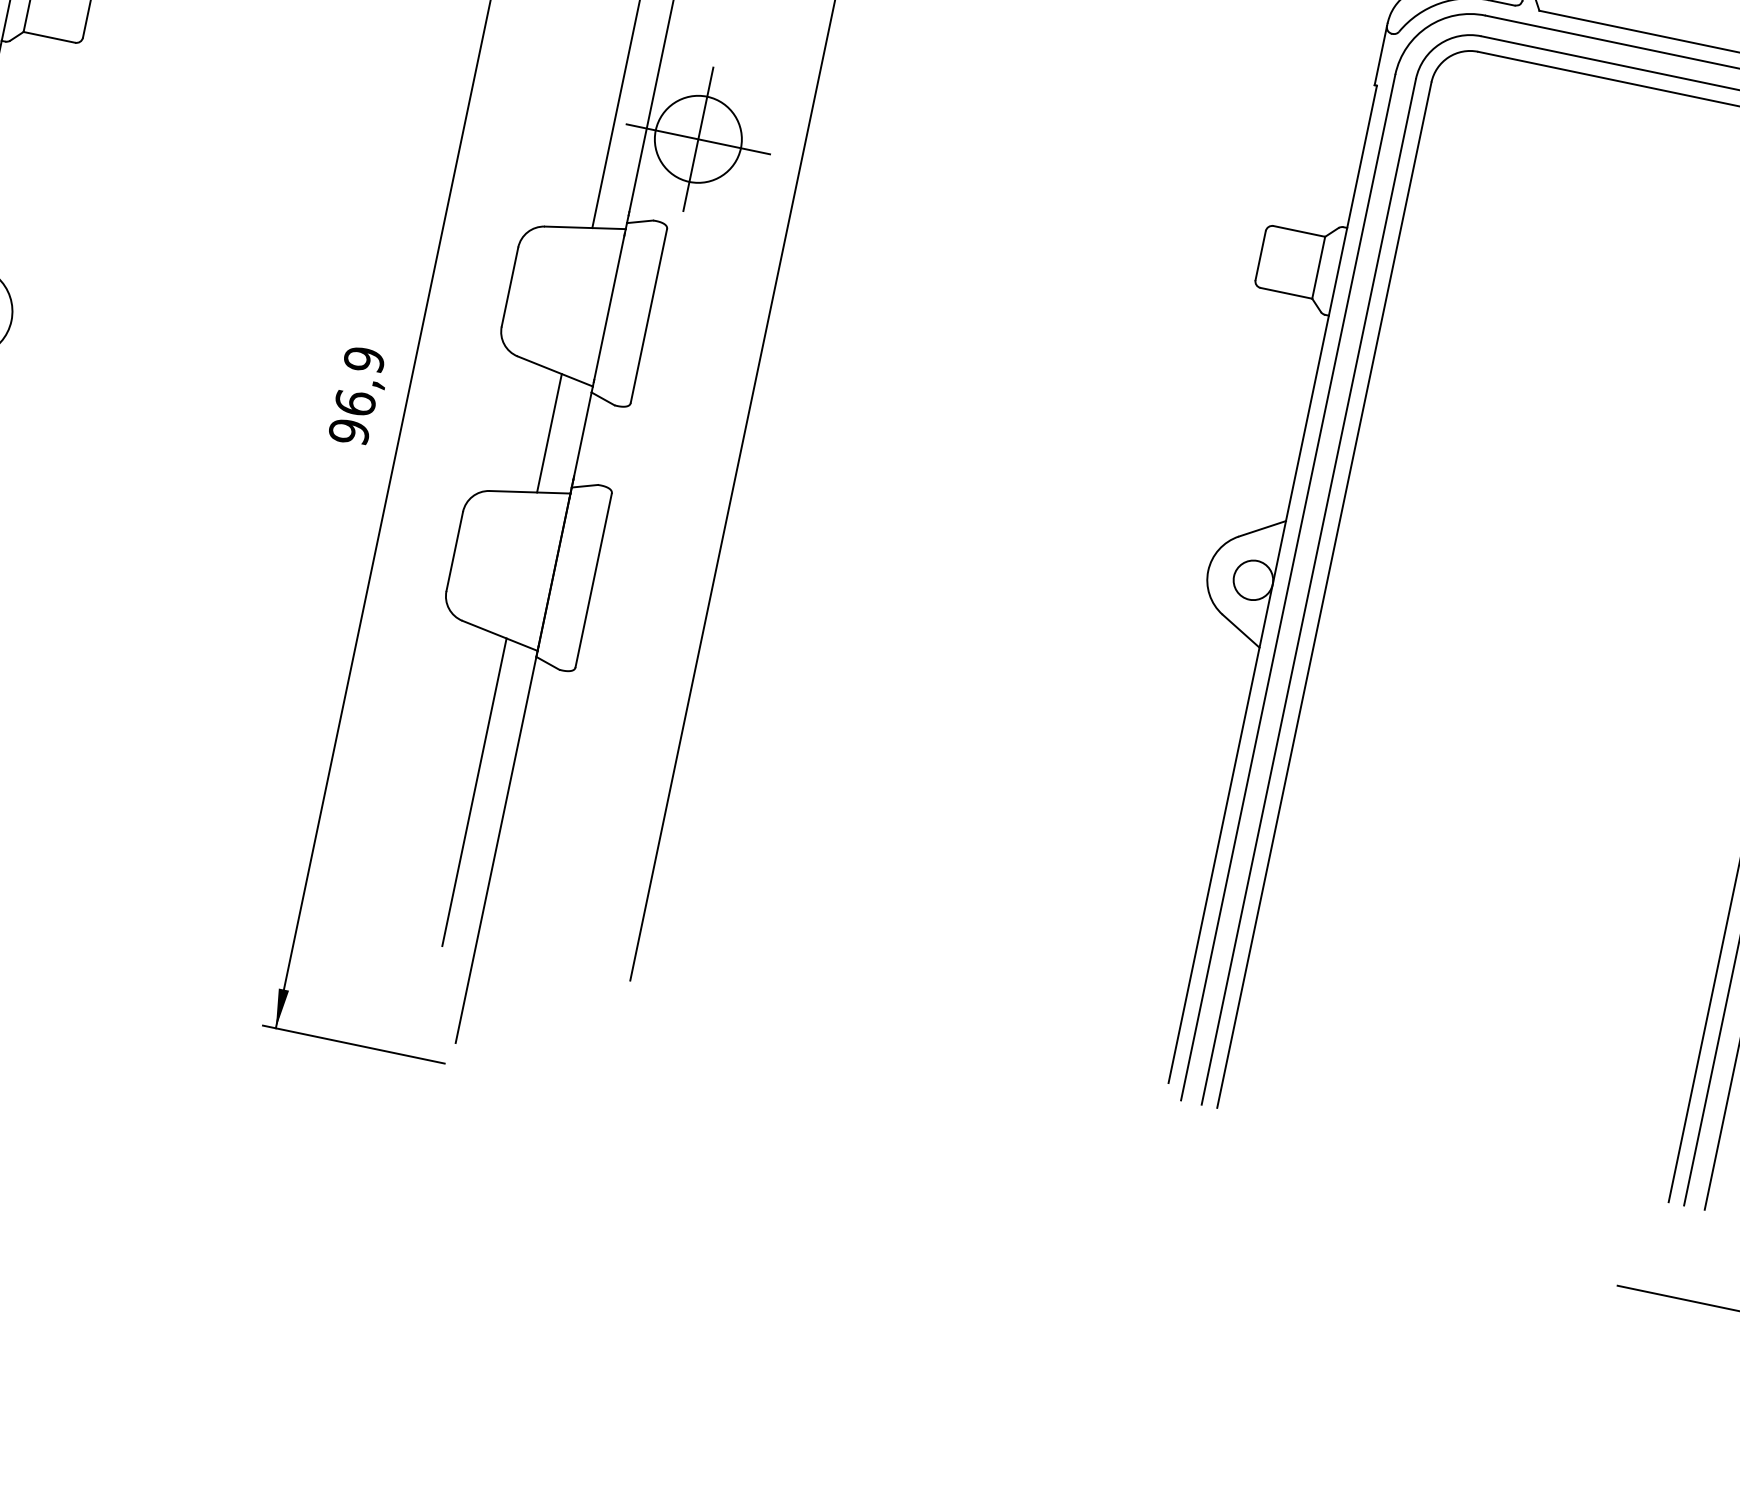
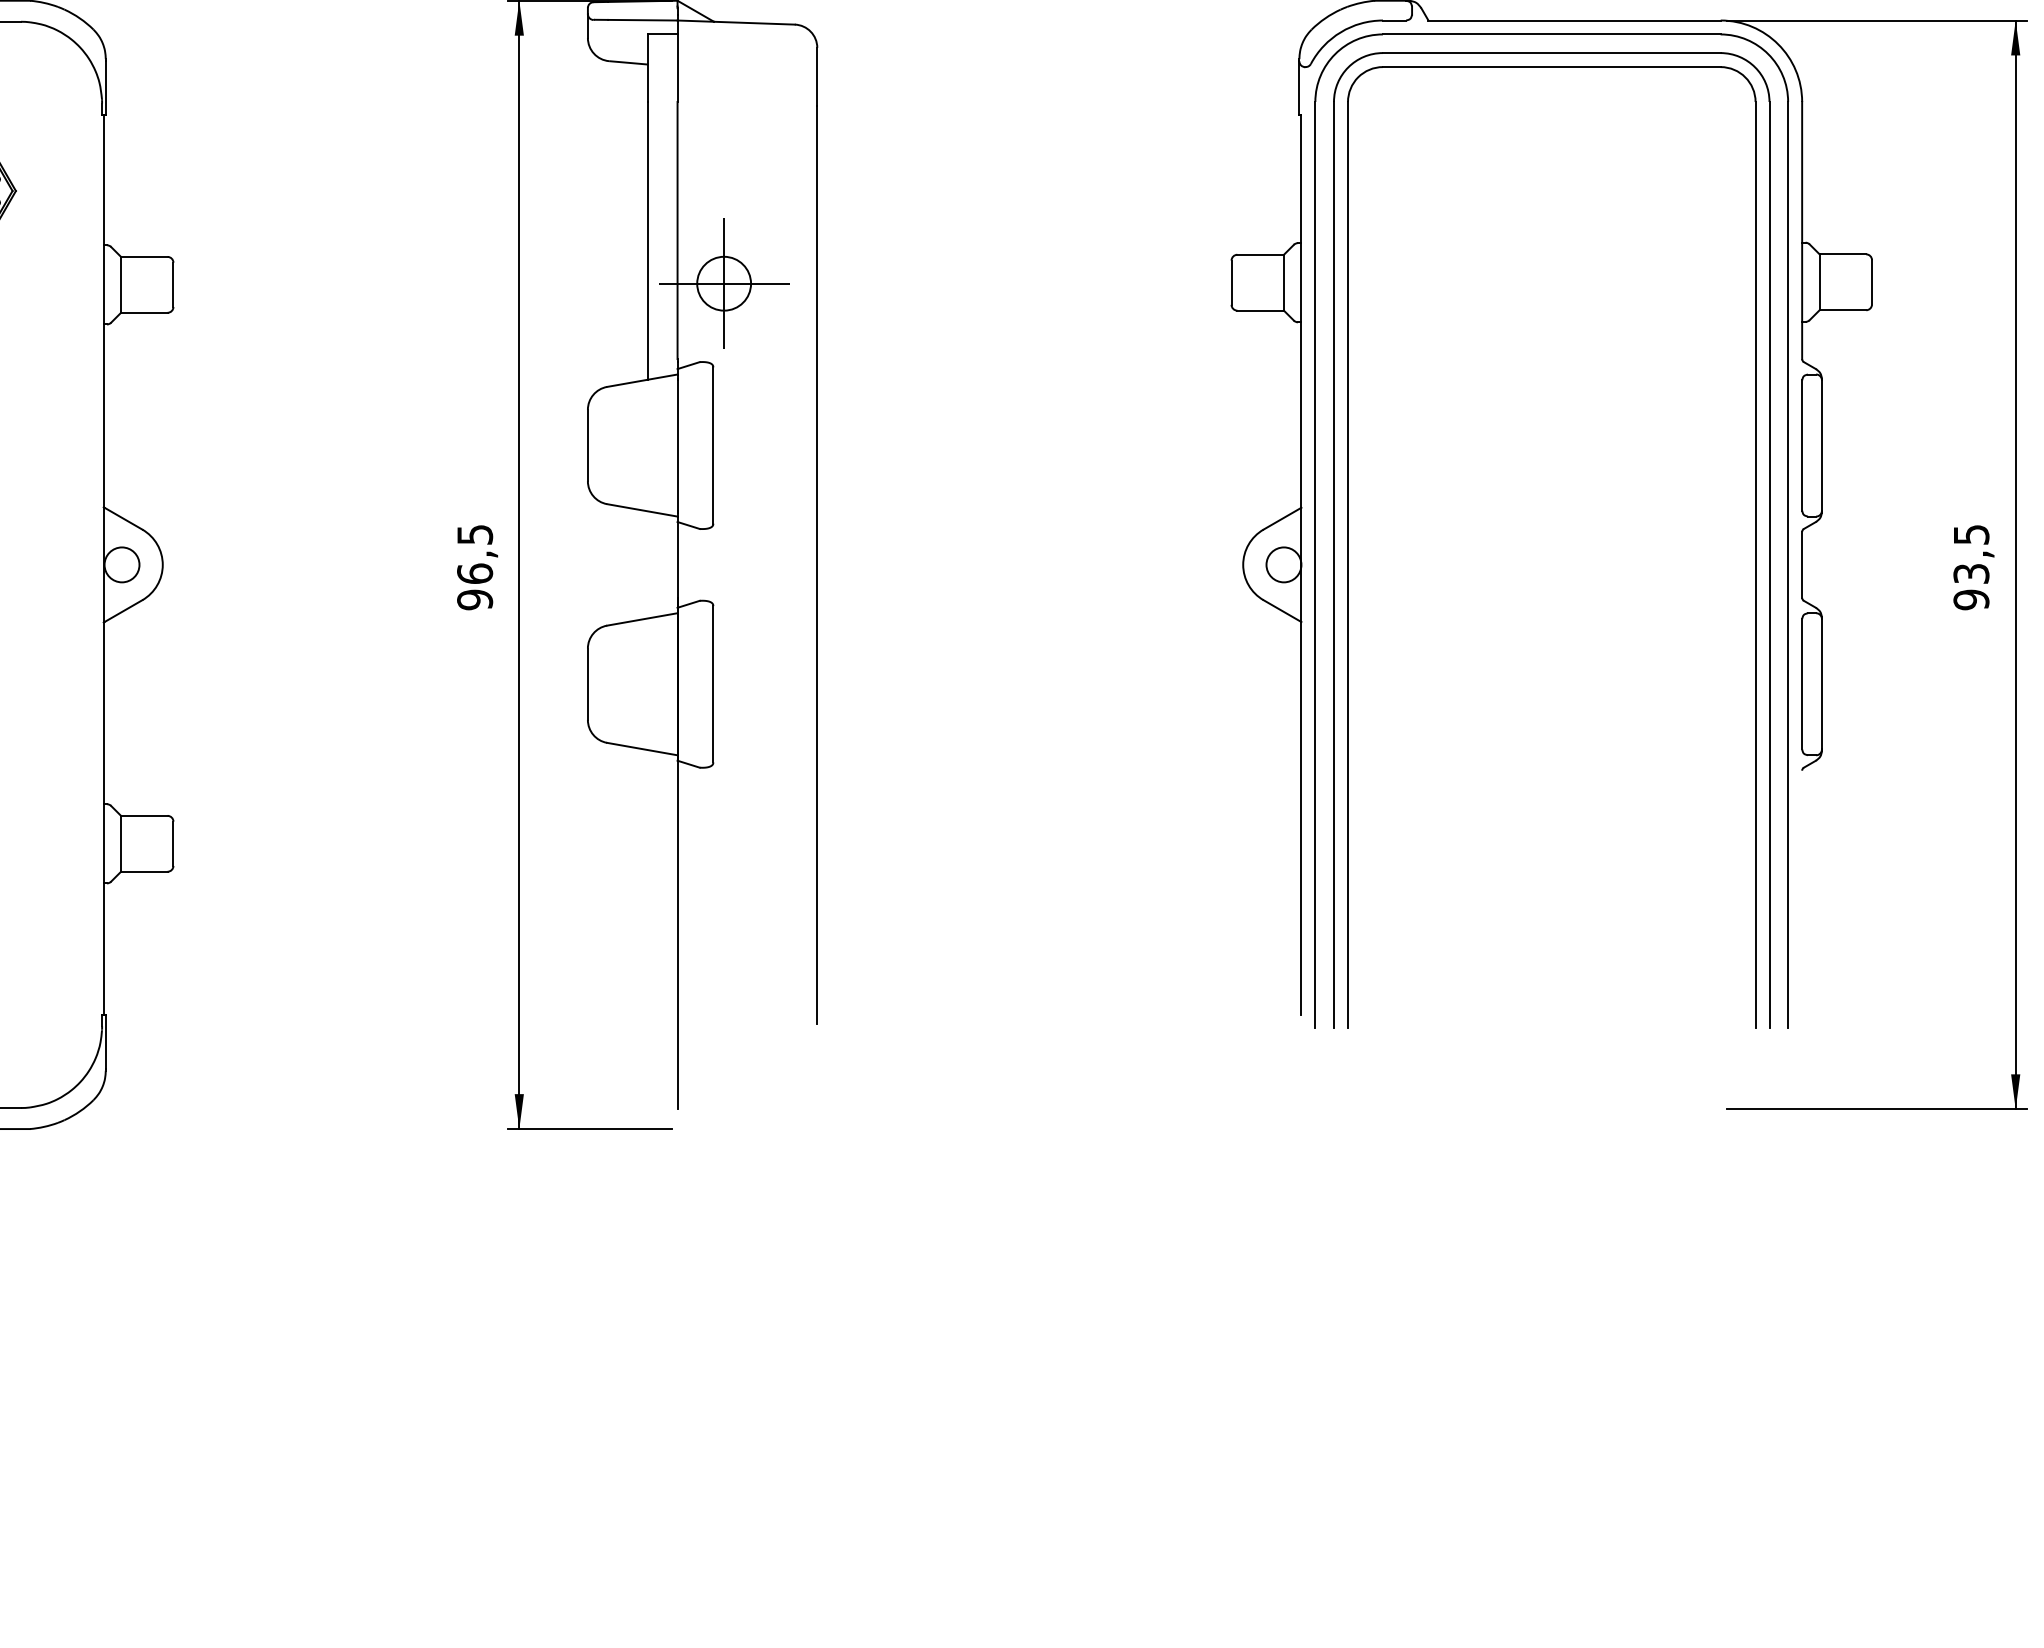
circle: (697, 138) -> (723, 283), size x0.7
text: (363, 359) -> (474, 534), 96,9 -> 96,5
line: (549, 432) -> (648, 564), removed
line: (474, 791) -> (648, 888), removed

